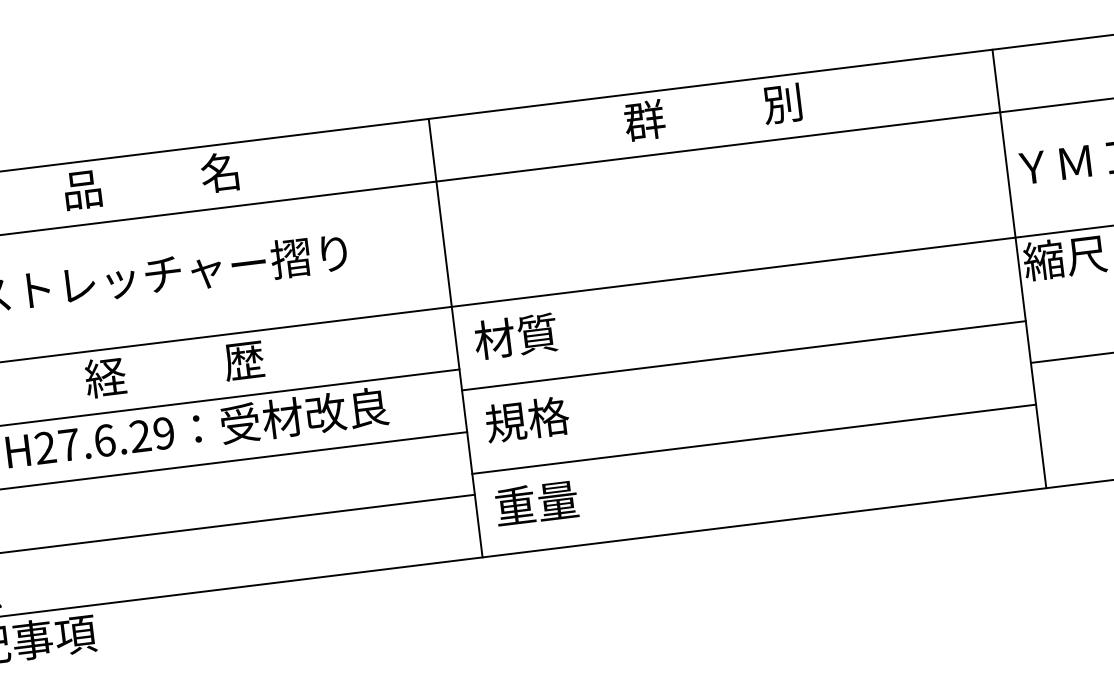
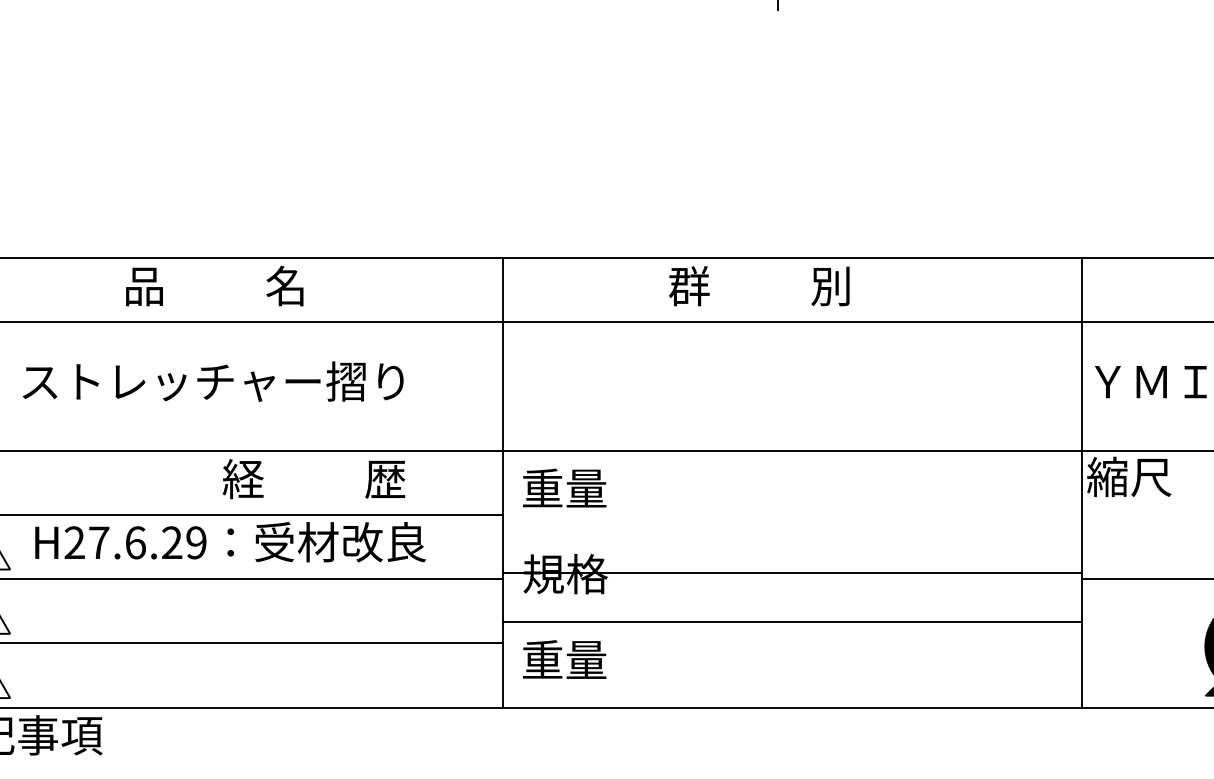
text: (713, 112) -> (759, 286), moved
text: (516, 336) -> (564, 488), 材質 -> 重量
line: (744, 355) -> (792, 573), moved
text: (174, 369) -> (313, 479), moved

